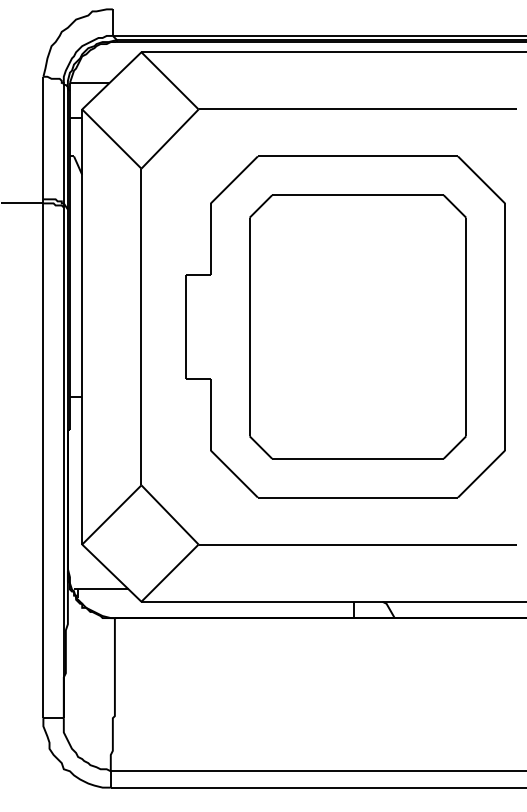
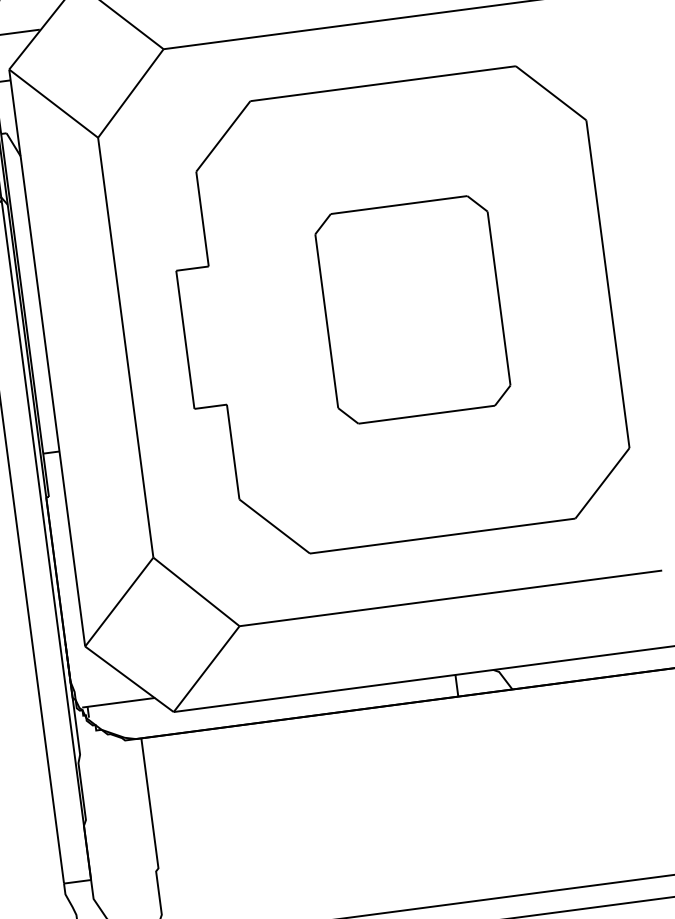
part: (357, 326) -> (412, 309), size x0.6

